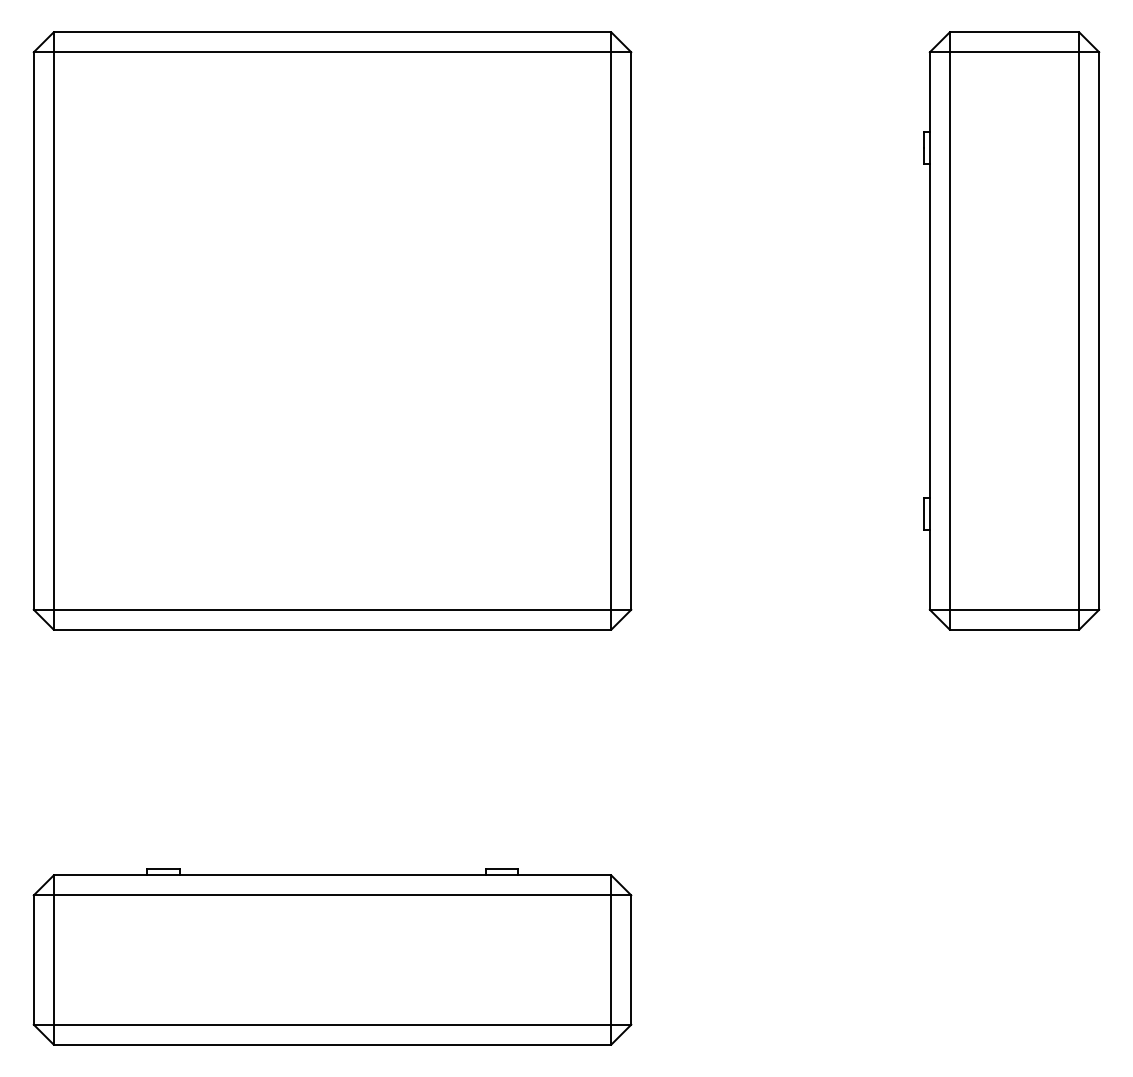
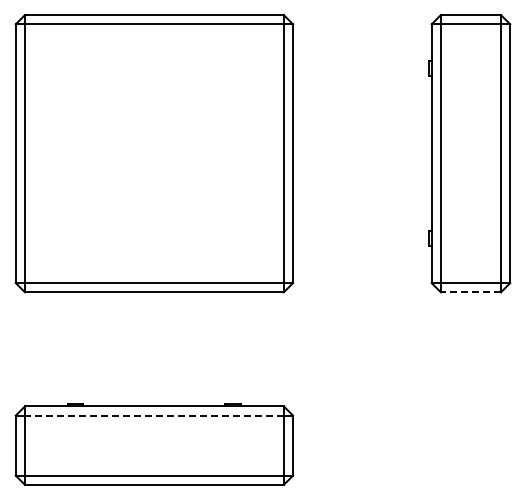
line: (1013, 630) -> (470, 292), solid -> dashed
line: (330, 895) -> (153, 415), solid -> dashed

